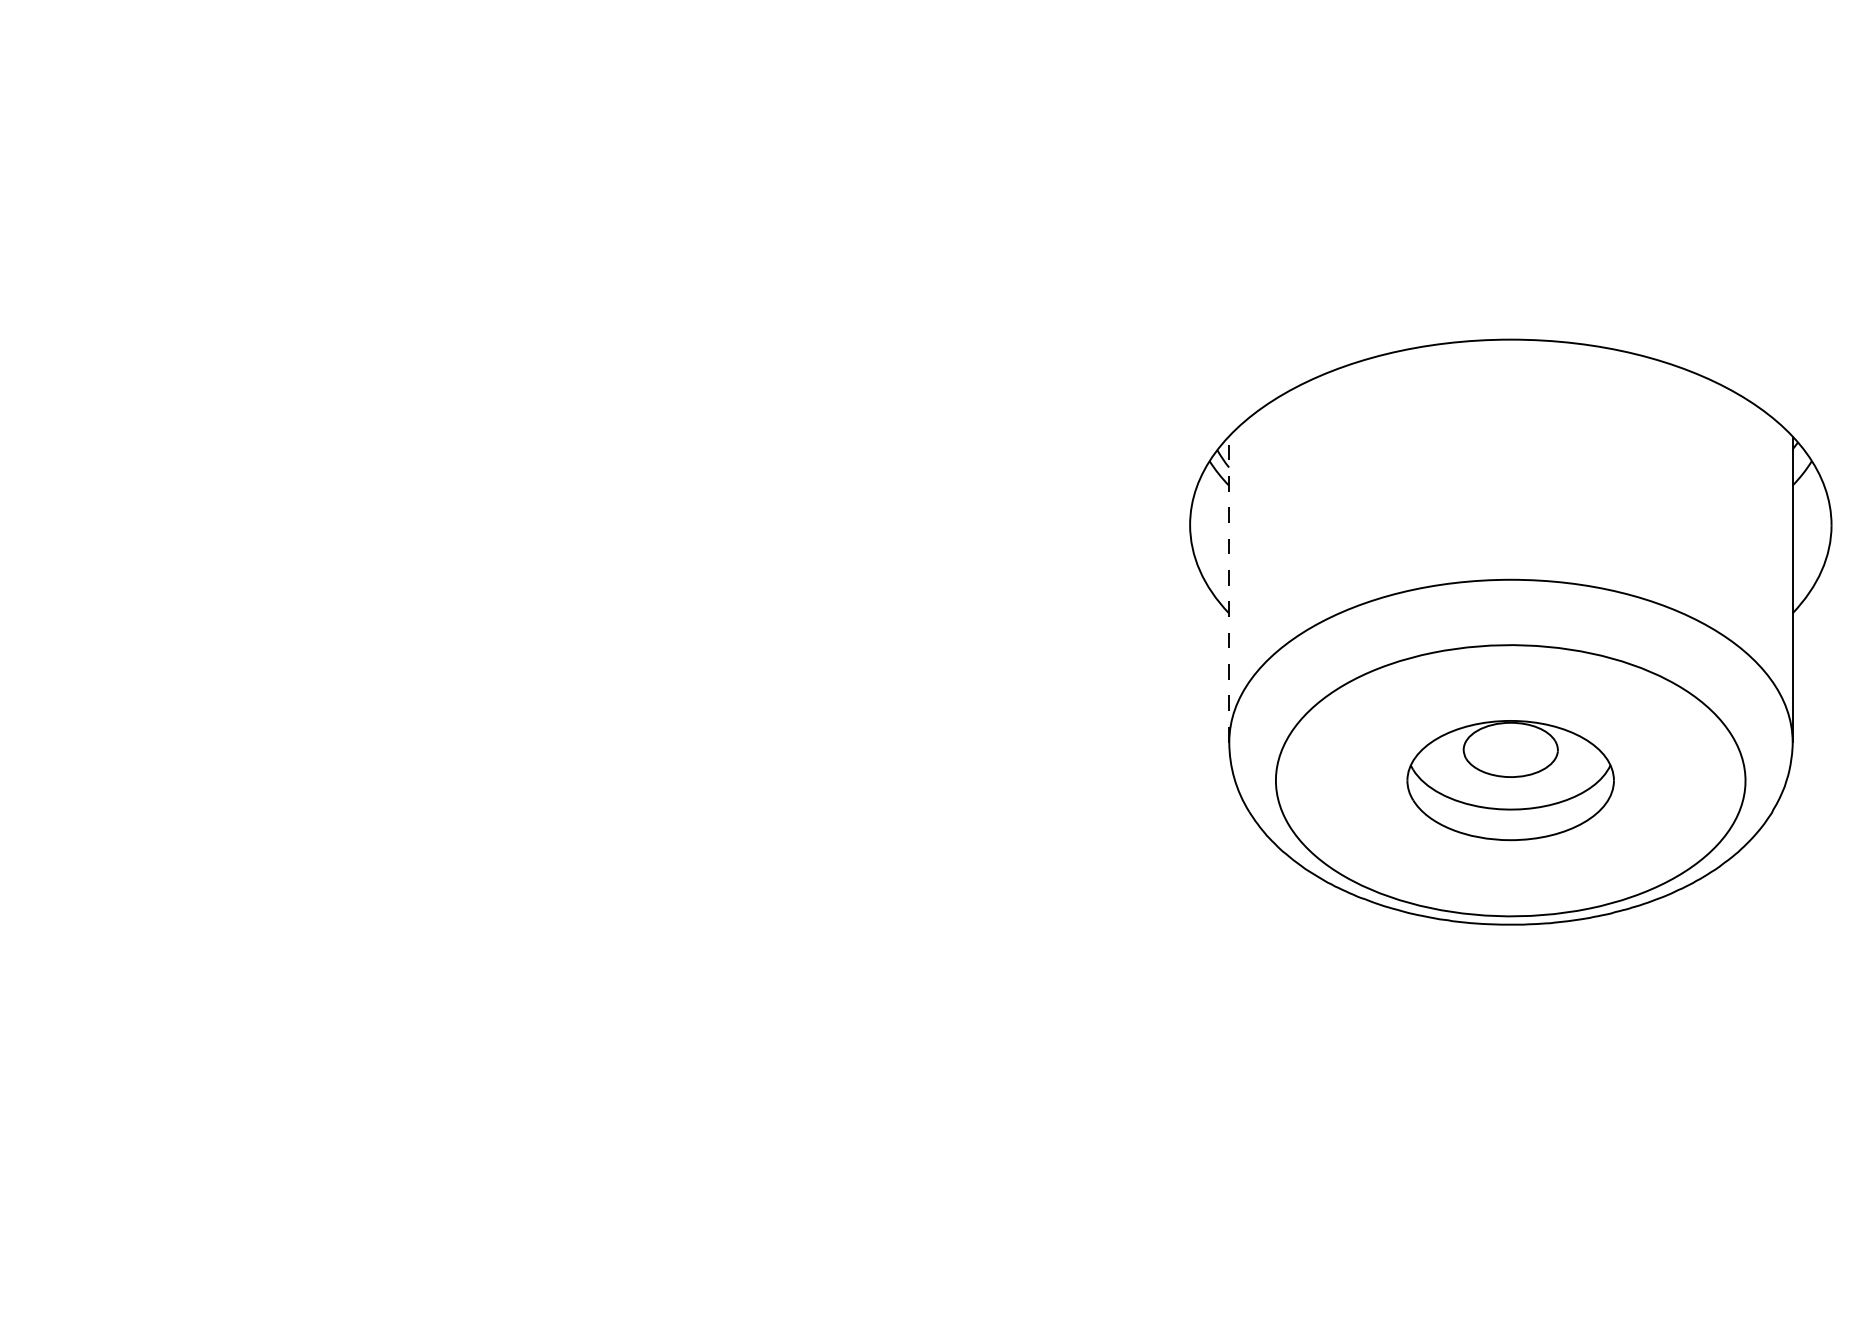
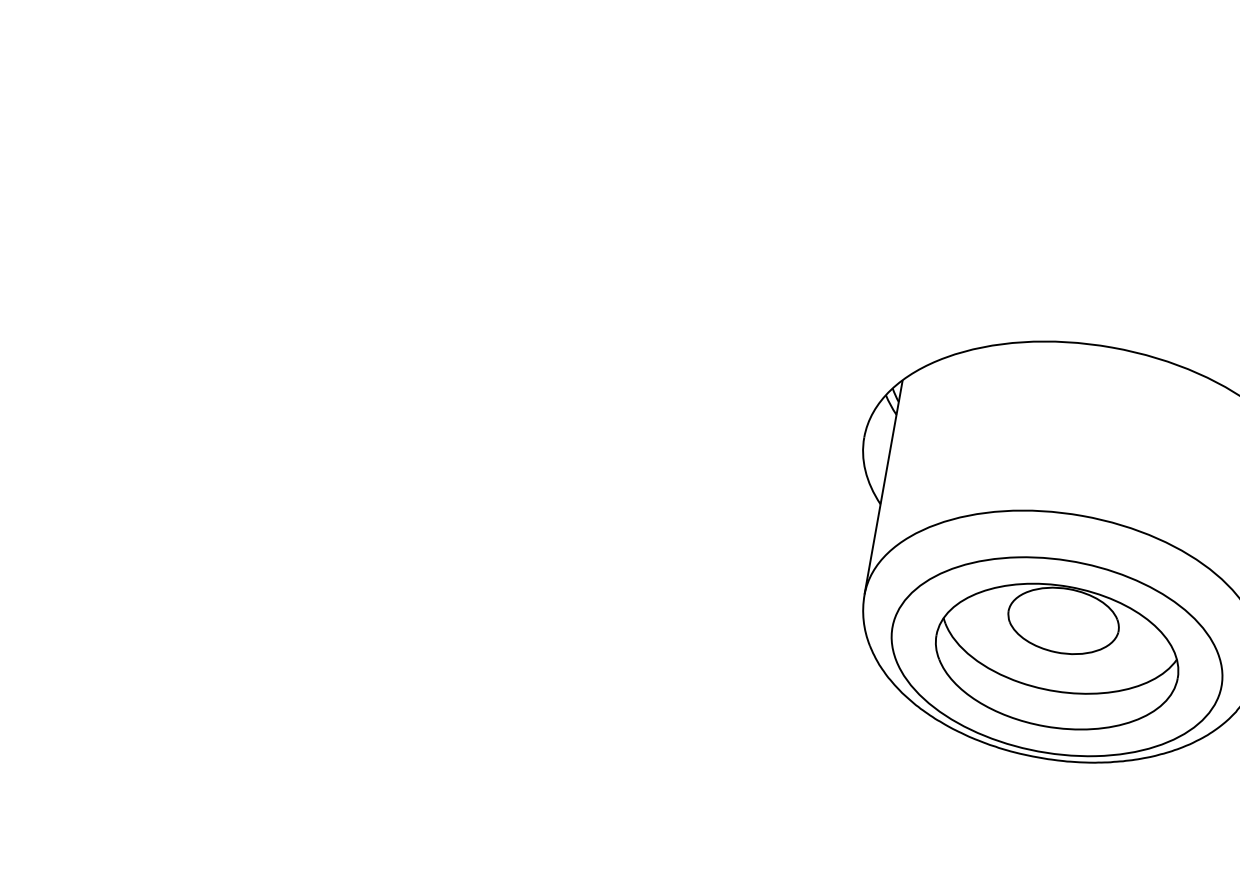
line: (1229, 588) -> (883, 486), dashed -> solid
part: (1510, 780) -> (1056, 656), size x1.67

